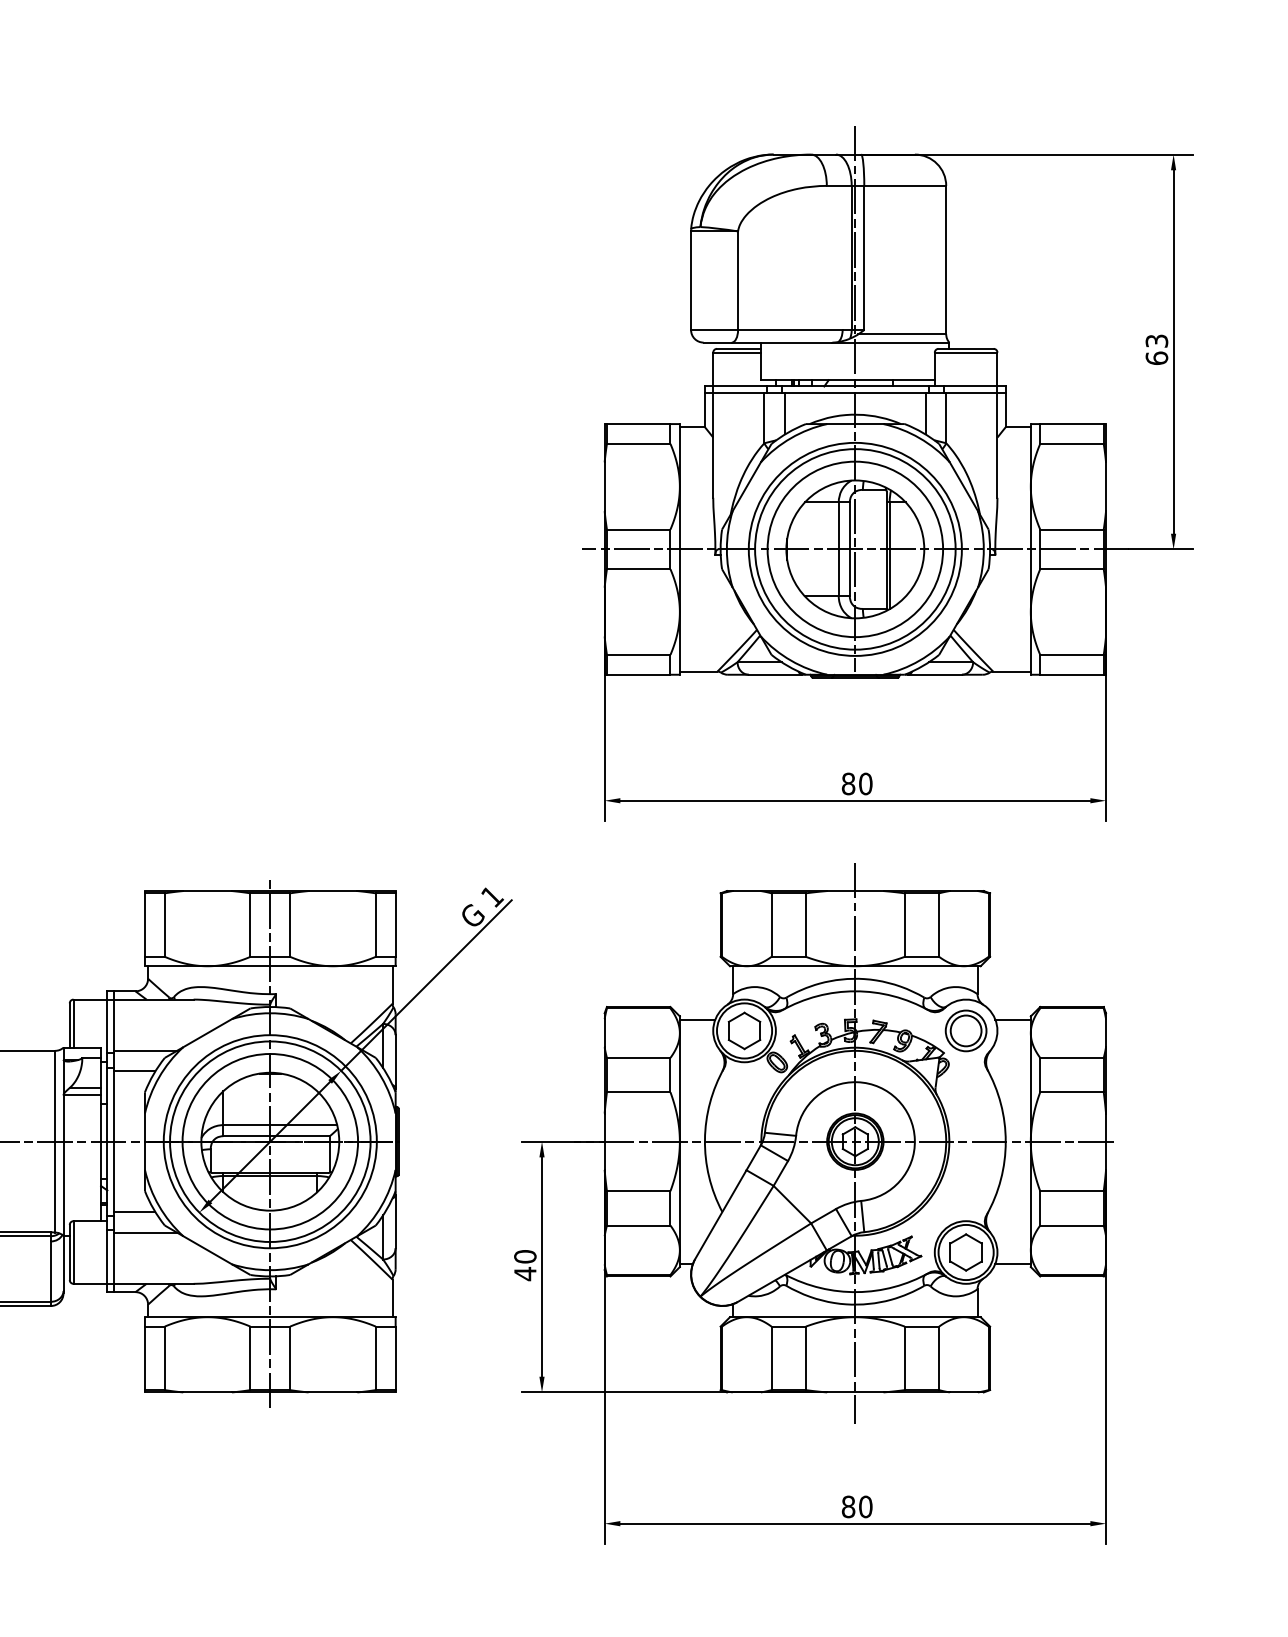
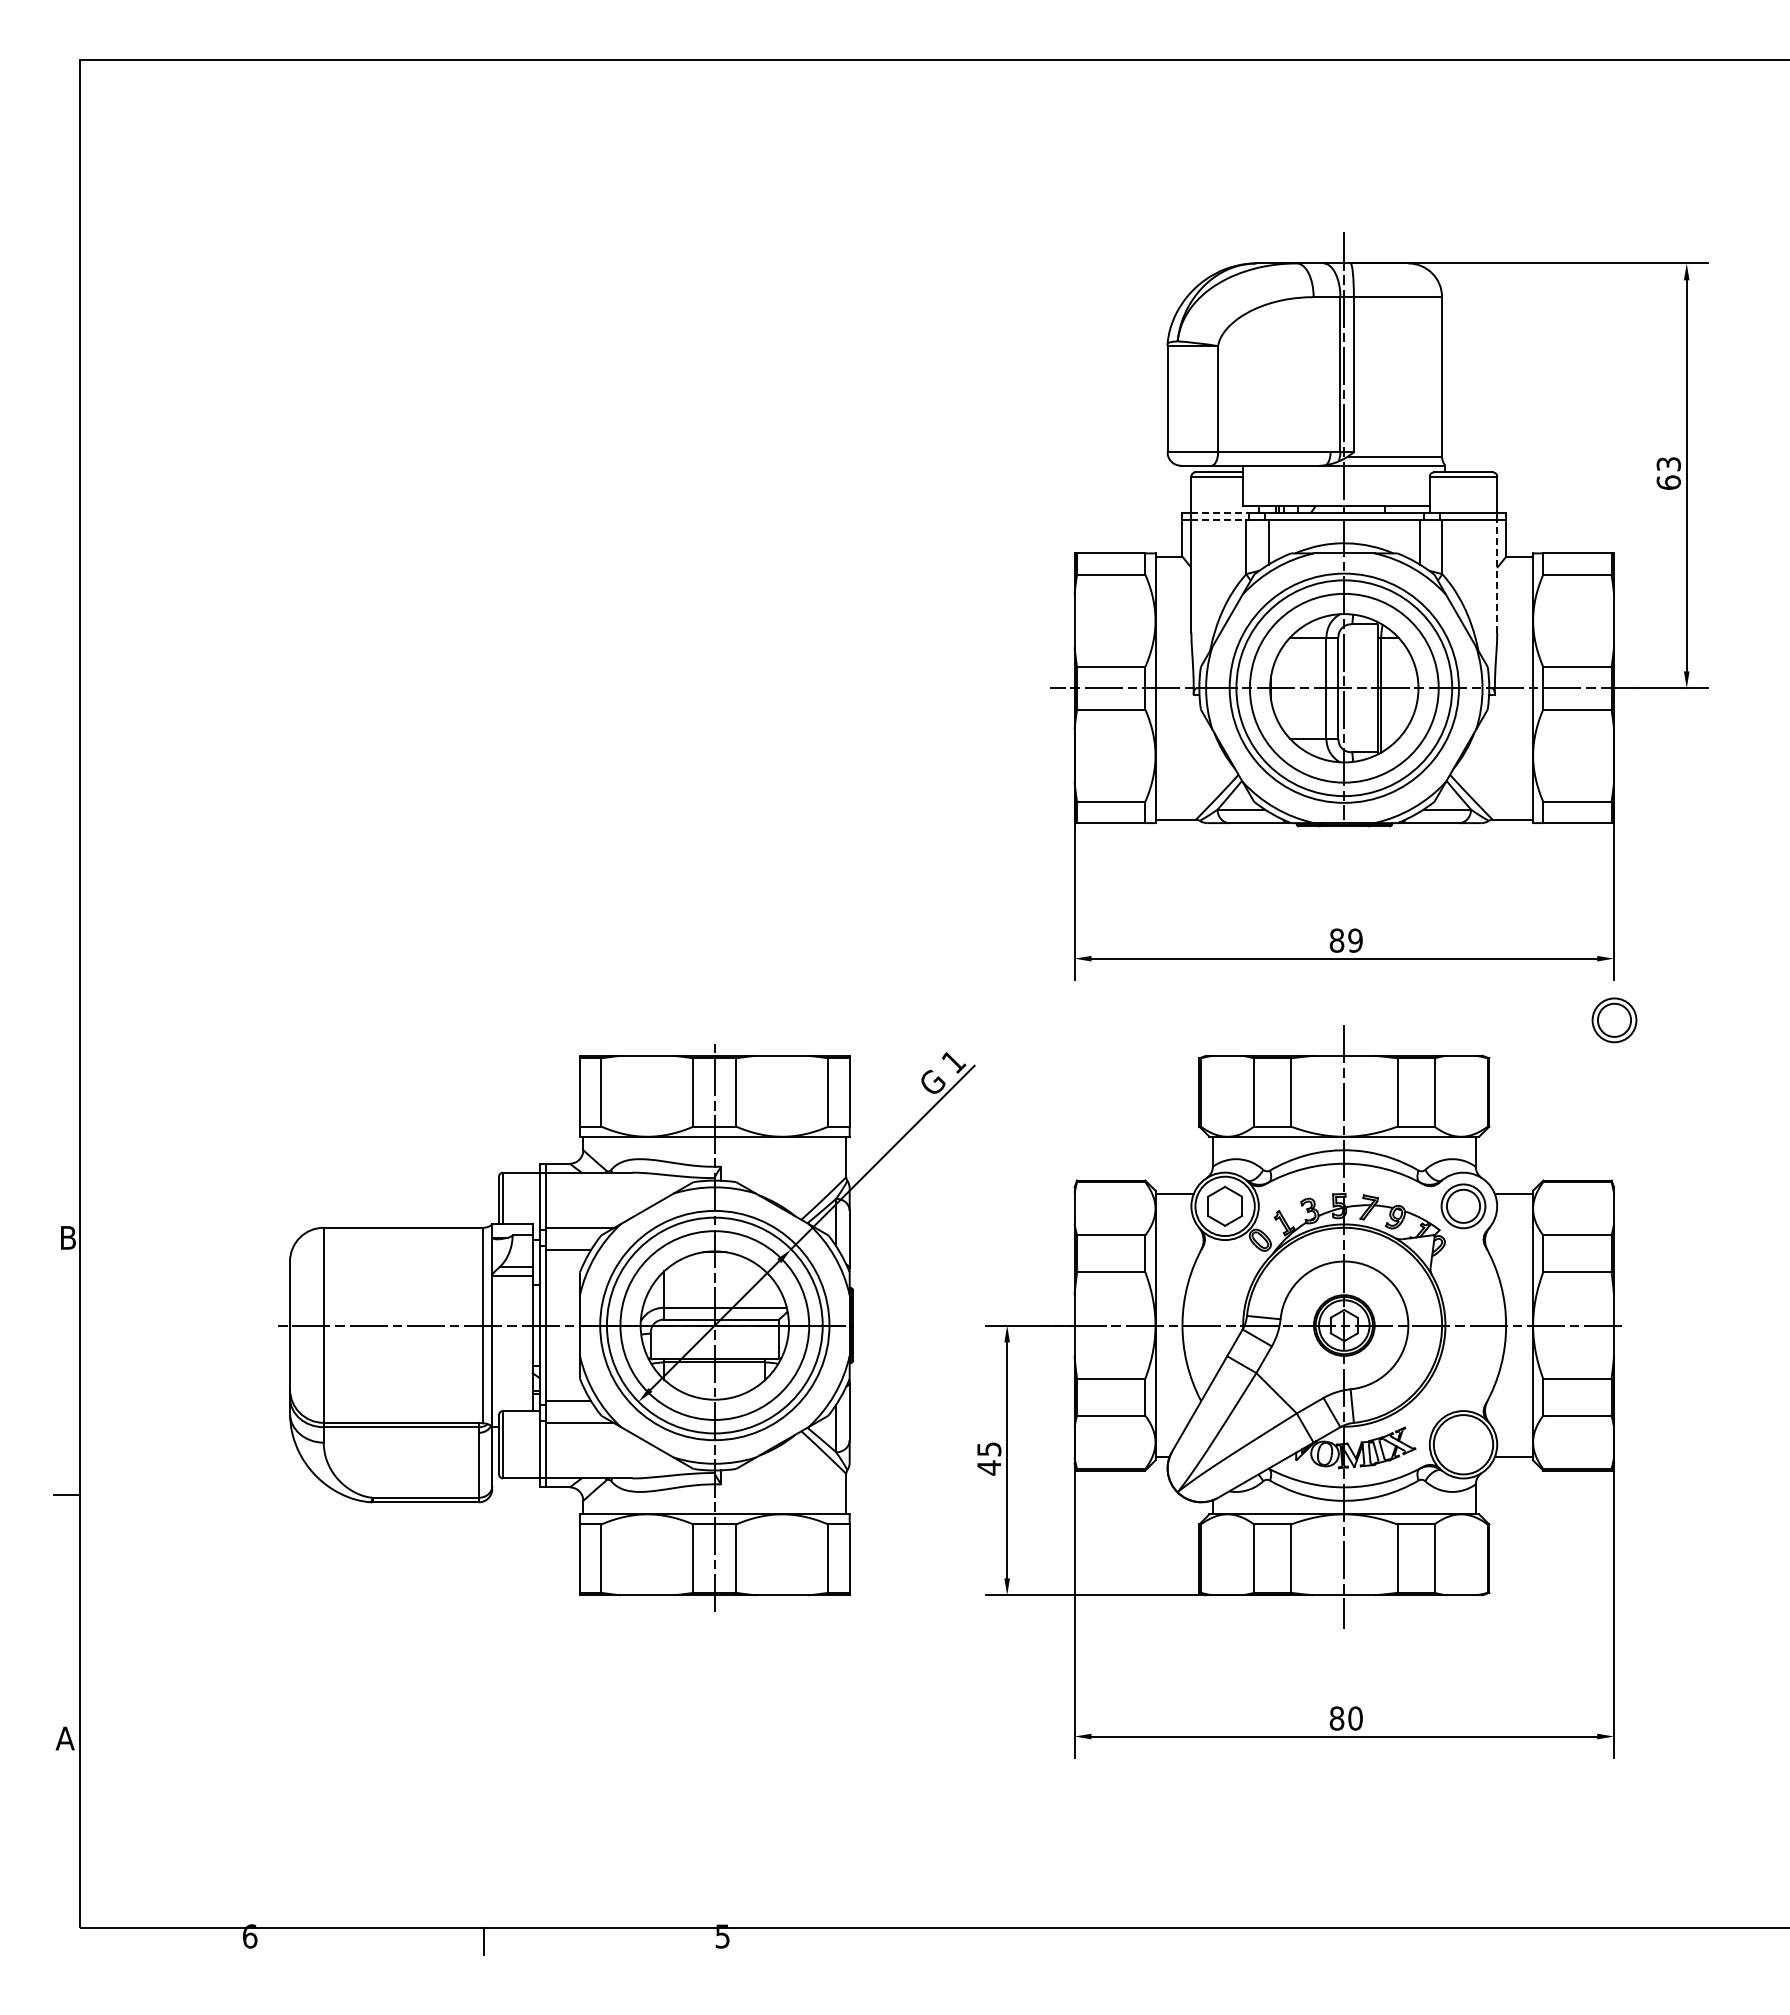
line: (740, 386) -> (1220, 512), solid -> dashed
line: (738, 392) -> (1218, 519), solid -> dashed
line: (997, 445) -> (1497, 576), solid -> dashed
text: (865, 783) -> (1355, 940), 80 -> 89
part: (1106, 858) -> (1614, 1020), added
part: (966, 1252) -> (1463, 1444), removed
text: (525, 1256) -> (989, 1449), 40 -> 45

